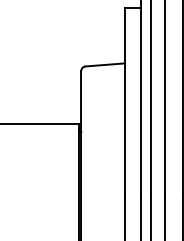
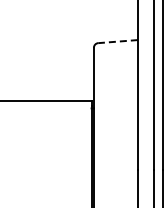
line: (105, 64) -> (118, 41), solid -> dashed

